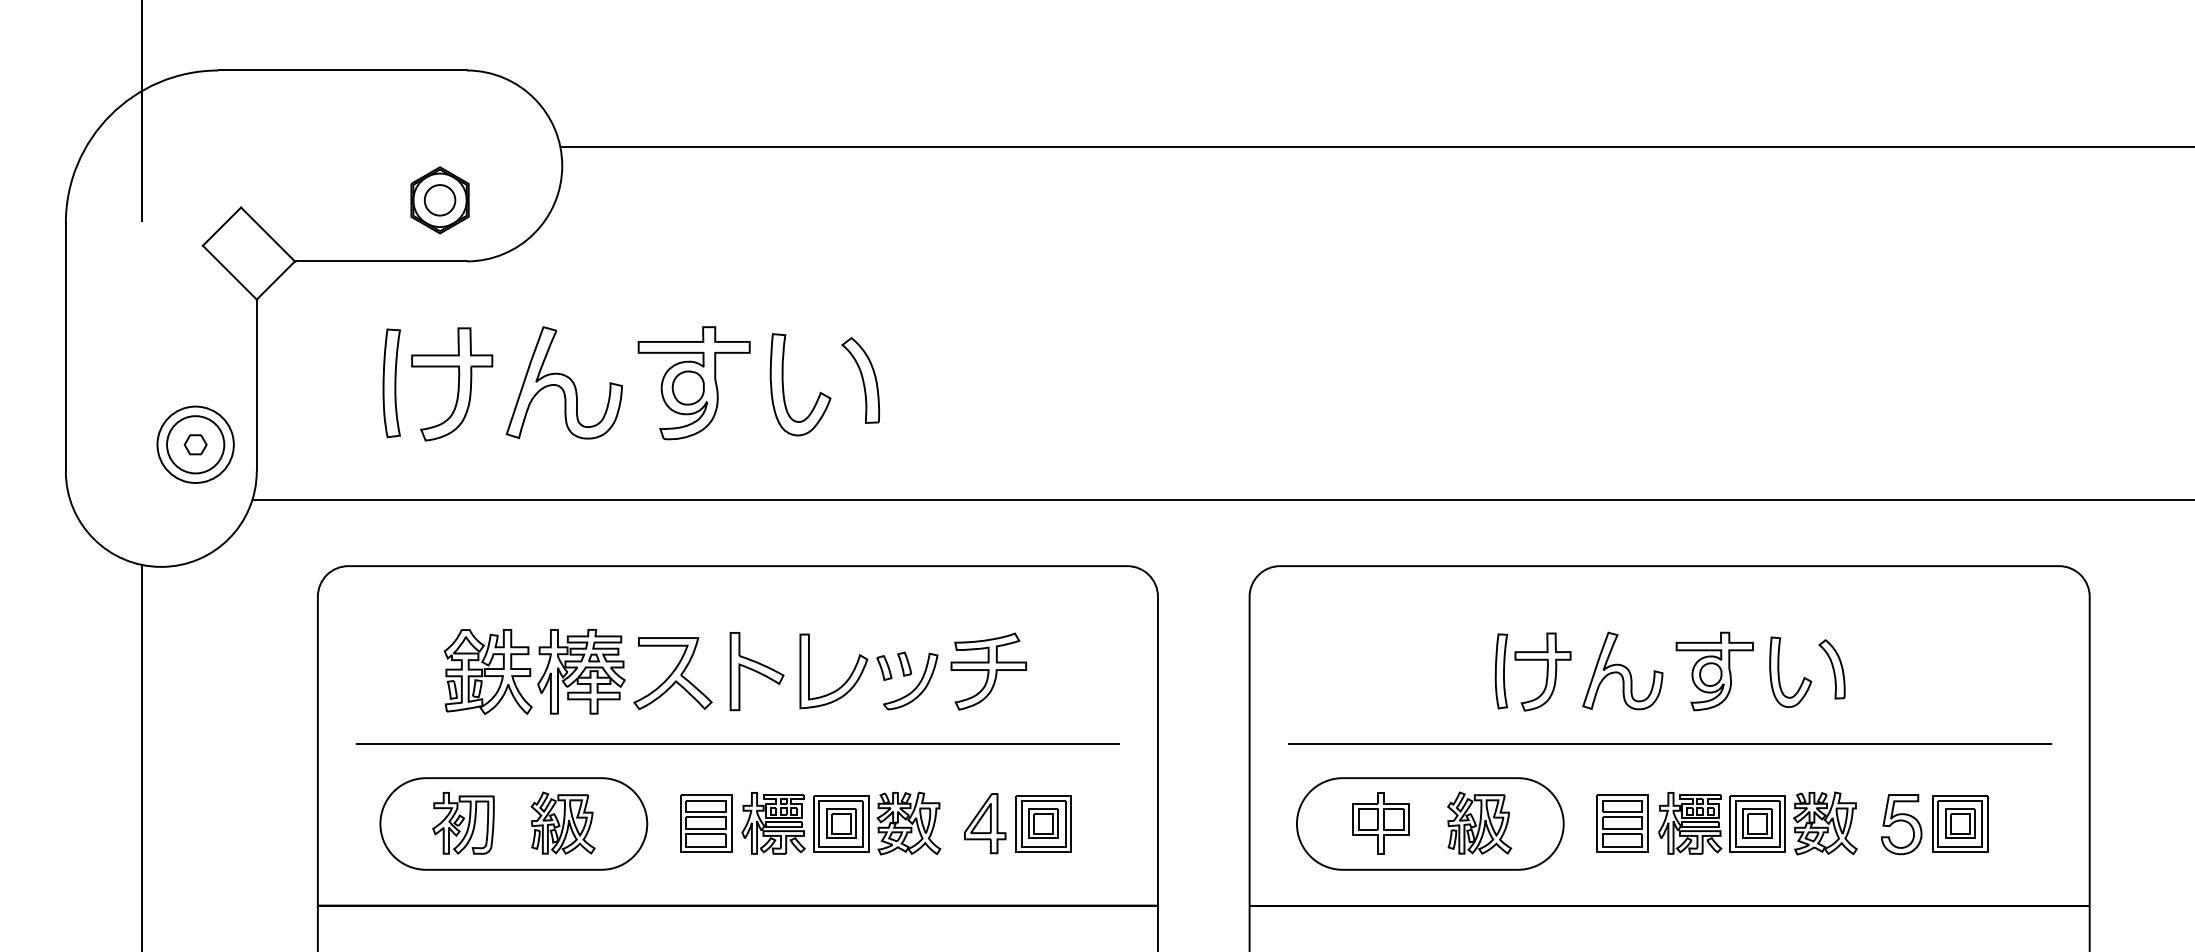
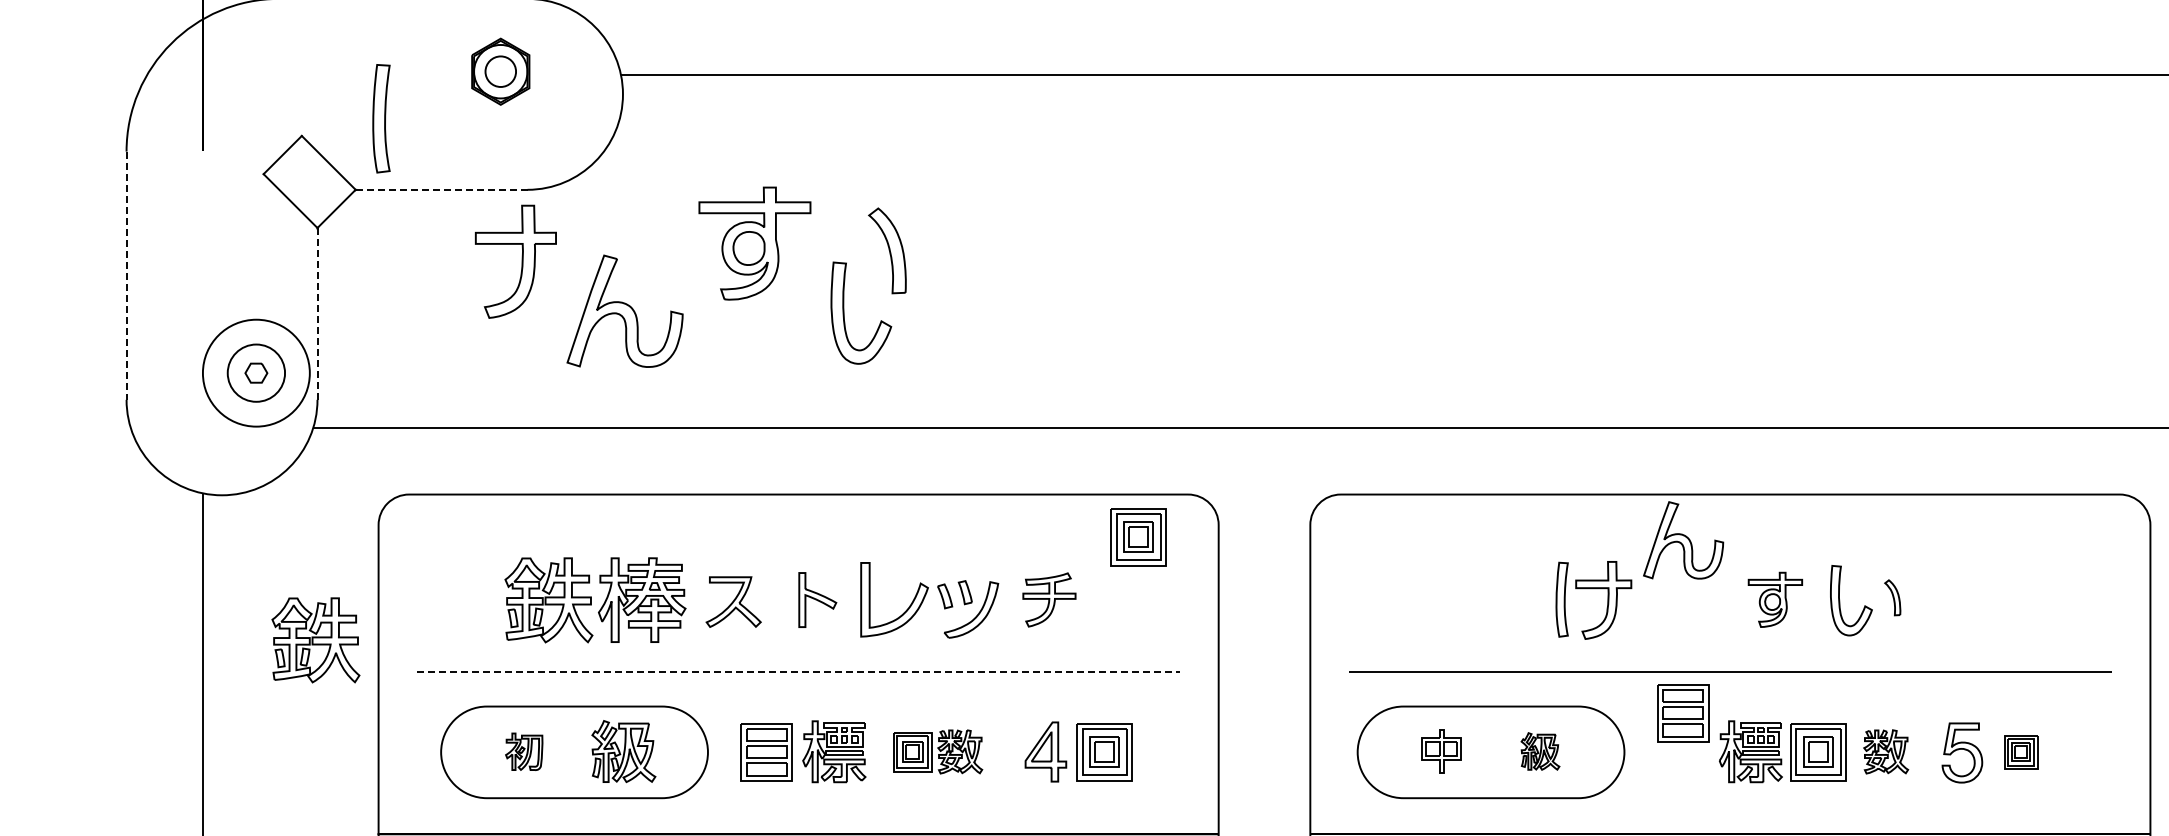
part: (439, 200) -> (500, 71), moved
line: (380, 261) -> (441, 189), solid -> dashed
line: (65, 347) -> (126, 275), solid -> dashed
part: (860, 380) -> (887, 250), moved
part: (391, 383) -> (381, 118), moved
part: (693, 383) -> (754, 243), moved
part: (452, 384) -> (516, 261), moved
line: (256, 385) -> (317, 313), solid -> dashed
circle: (195, 444) -> (256, 372), size x1.4
part: (1077, 608) -> (1138, 536), added
part: (1831, 669) -> (1892, 597), size x0.6
part: (1622, 670) -> (1683, 539), moved
part: (756, 671) -> (817, 599), size x0.7
part: (988, 671) -> (1049, 599), size x0.7
part: (1714, 671) -> (1775, 599), size x0.7
part: (672, 673) -> (733, 601), size x0.7
part: (254, 711) -> (315, 639), added
line: (737, 743) -> (798, 671), solid -> dashed
part: (1479, 822) -> (1540, 750), size x0.6
part: (463, 823) -> (524, 751), size x0.6
part: (877, 823) -> (938, 751), size x0.7
part: (1380, 823) -> (1441, 751), size x0.7
part: (1622, 823) -> (1683, 712), moved
part: (1825, 823) -> (1886, 751), size x0.7
part: (1960, 823) -> (2021, 751), size x0.6

